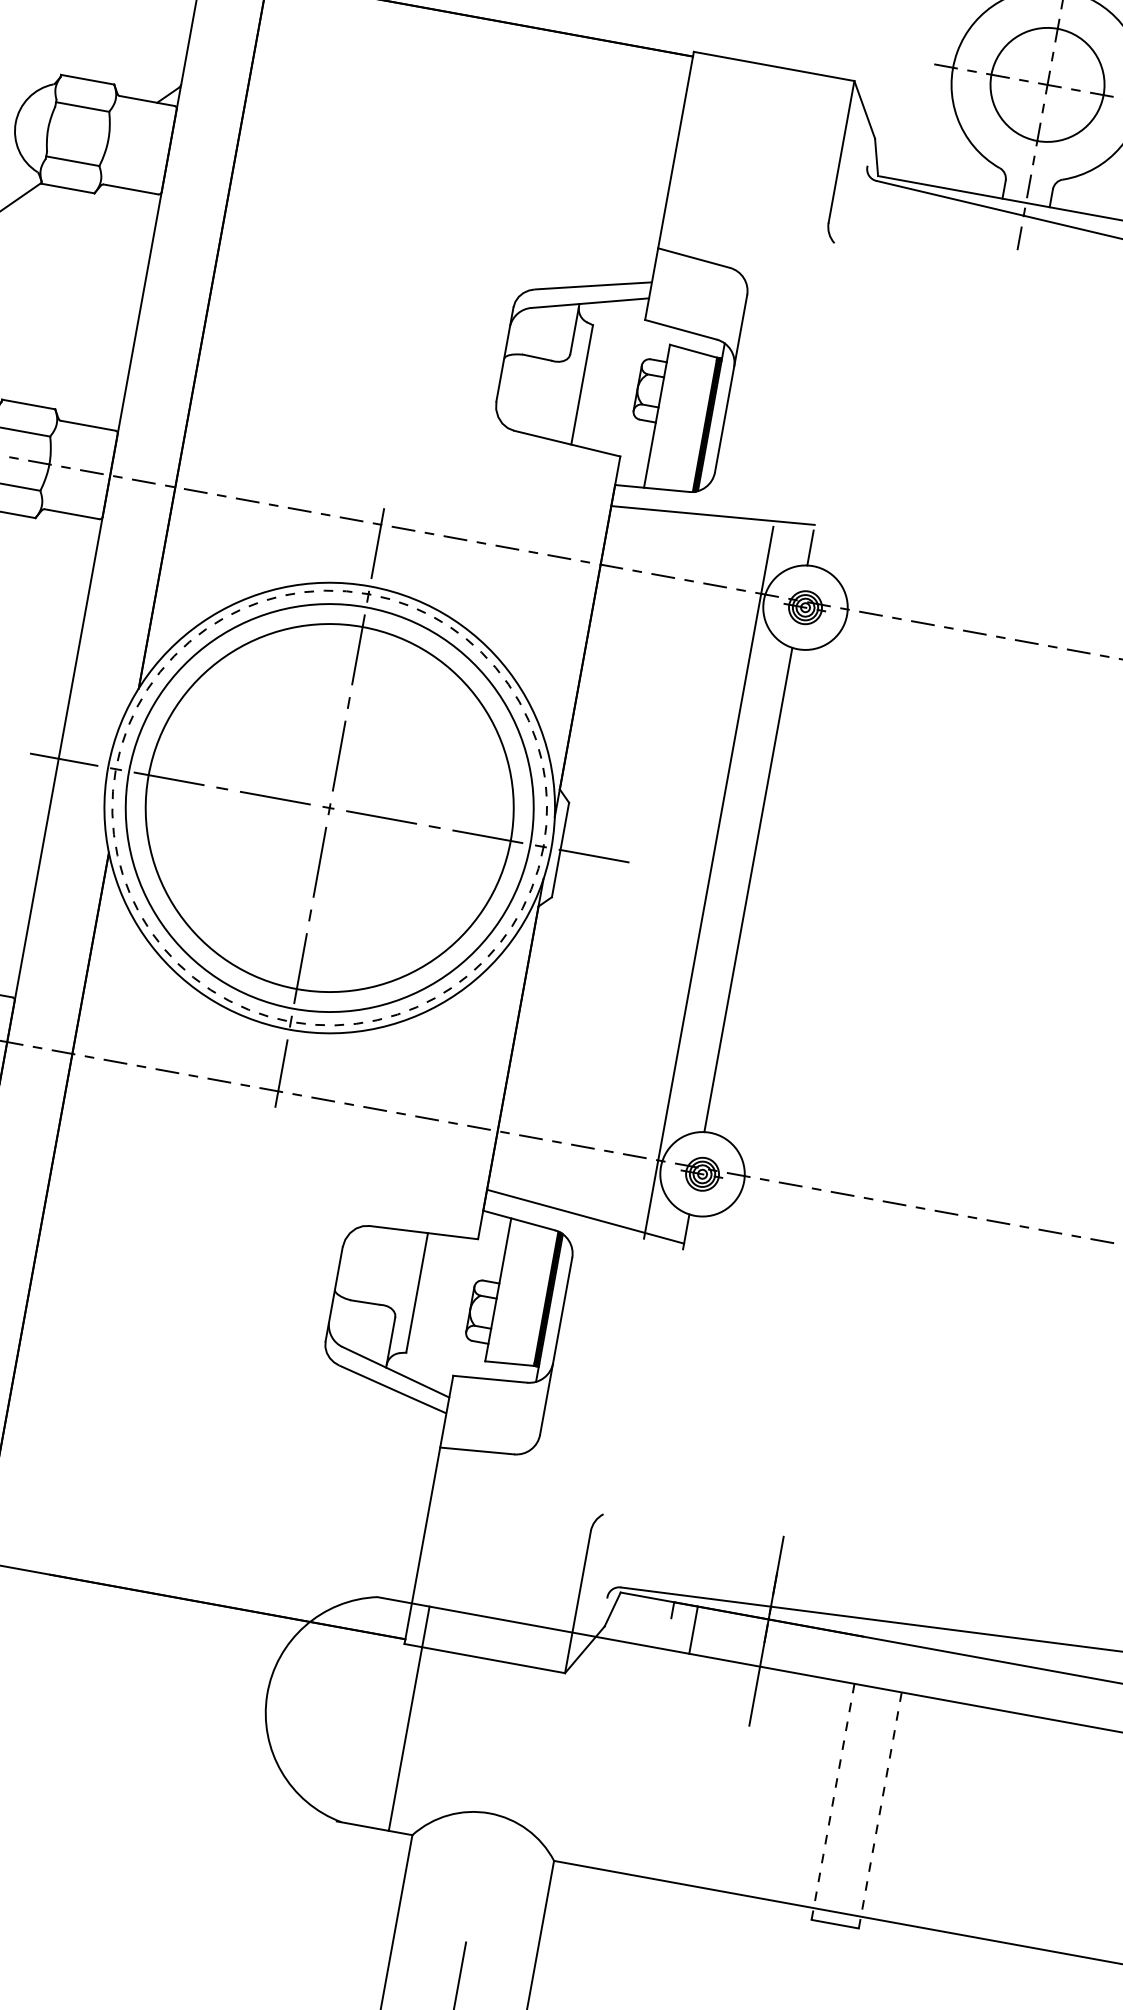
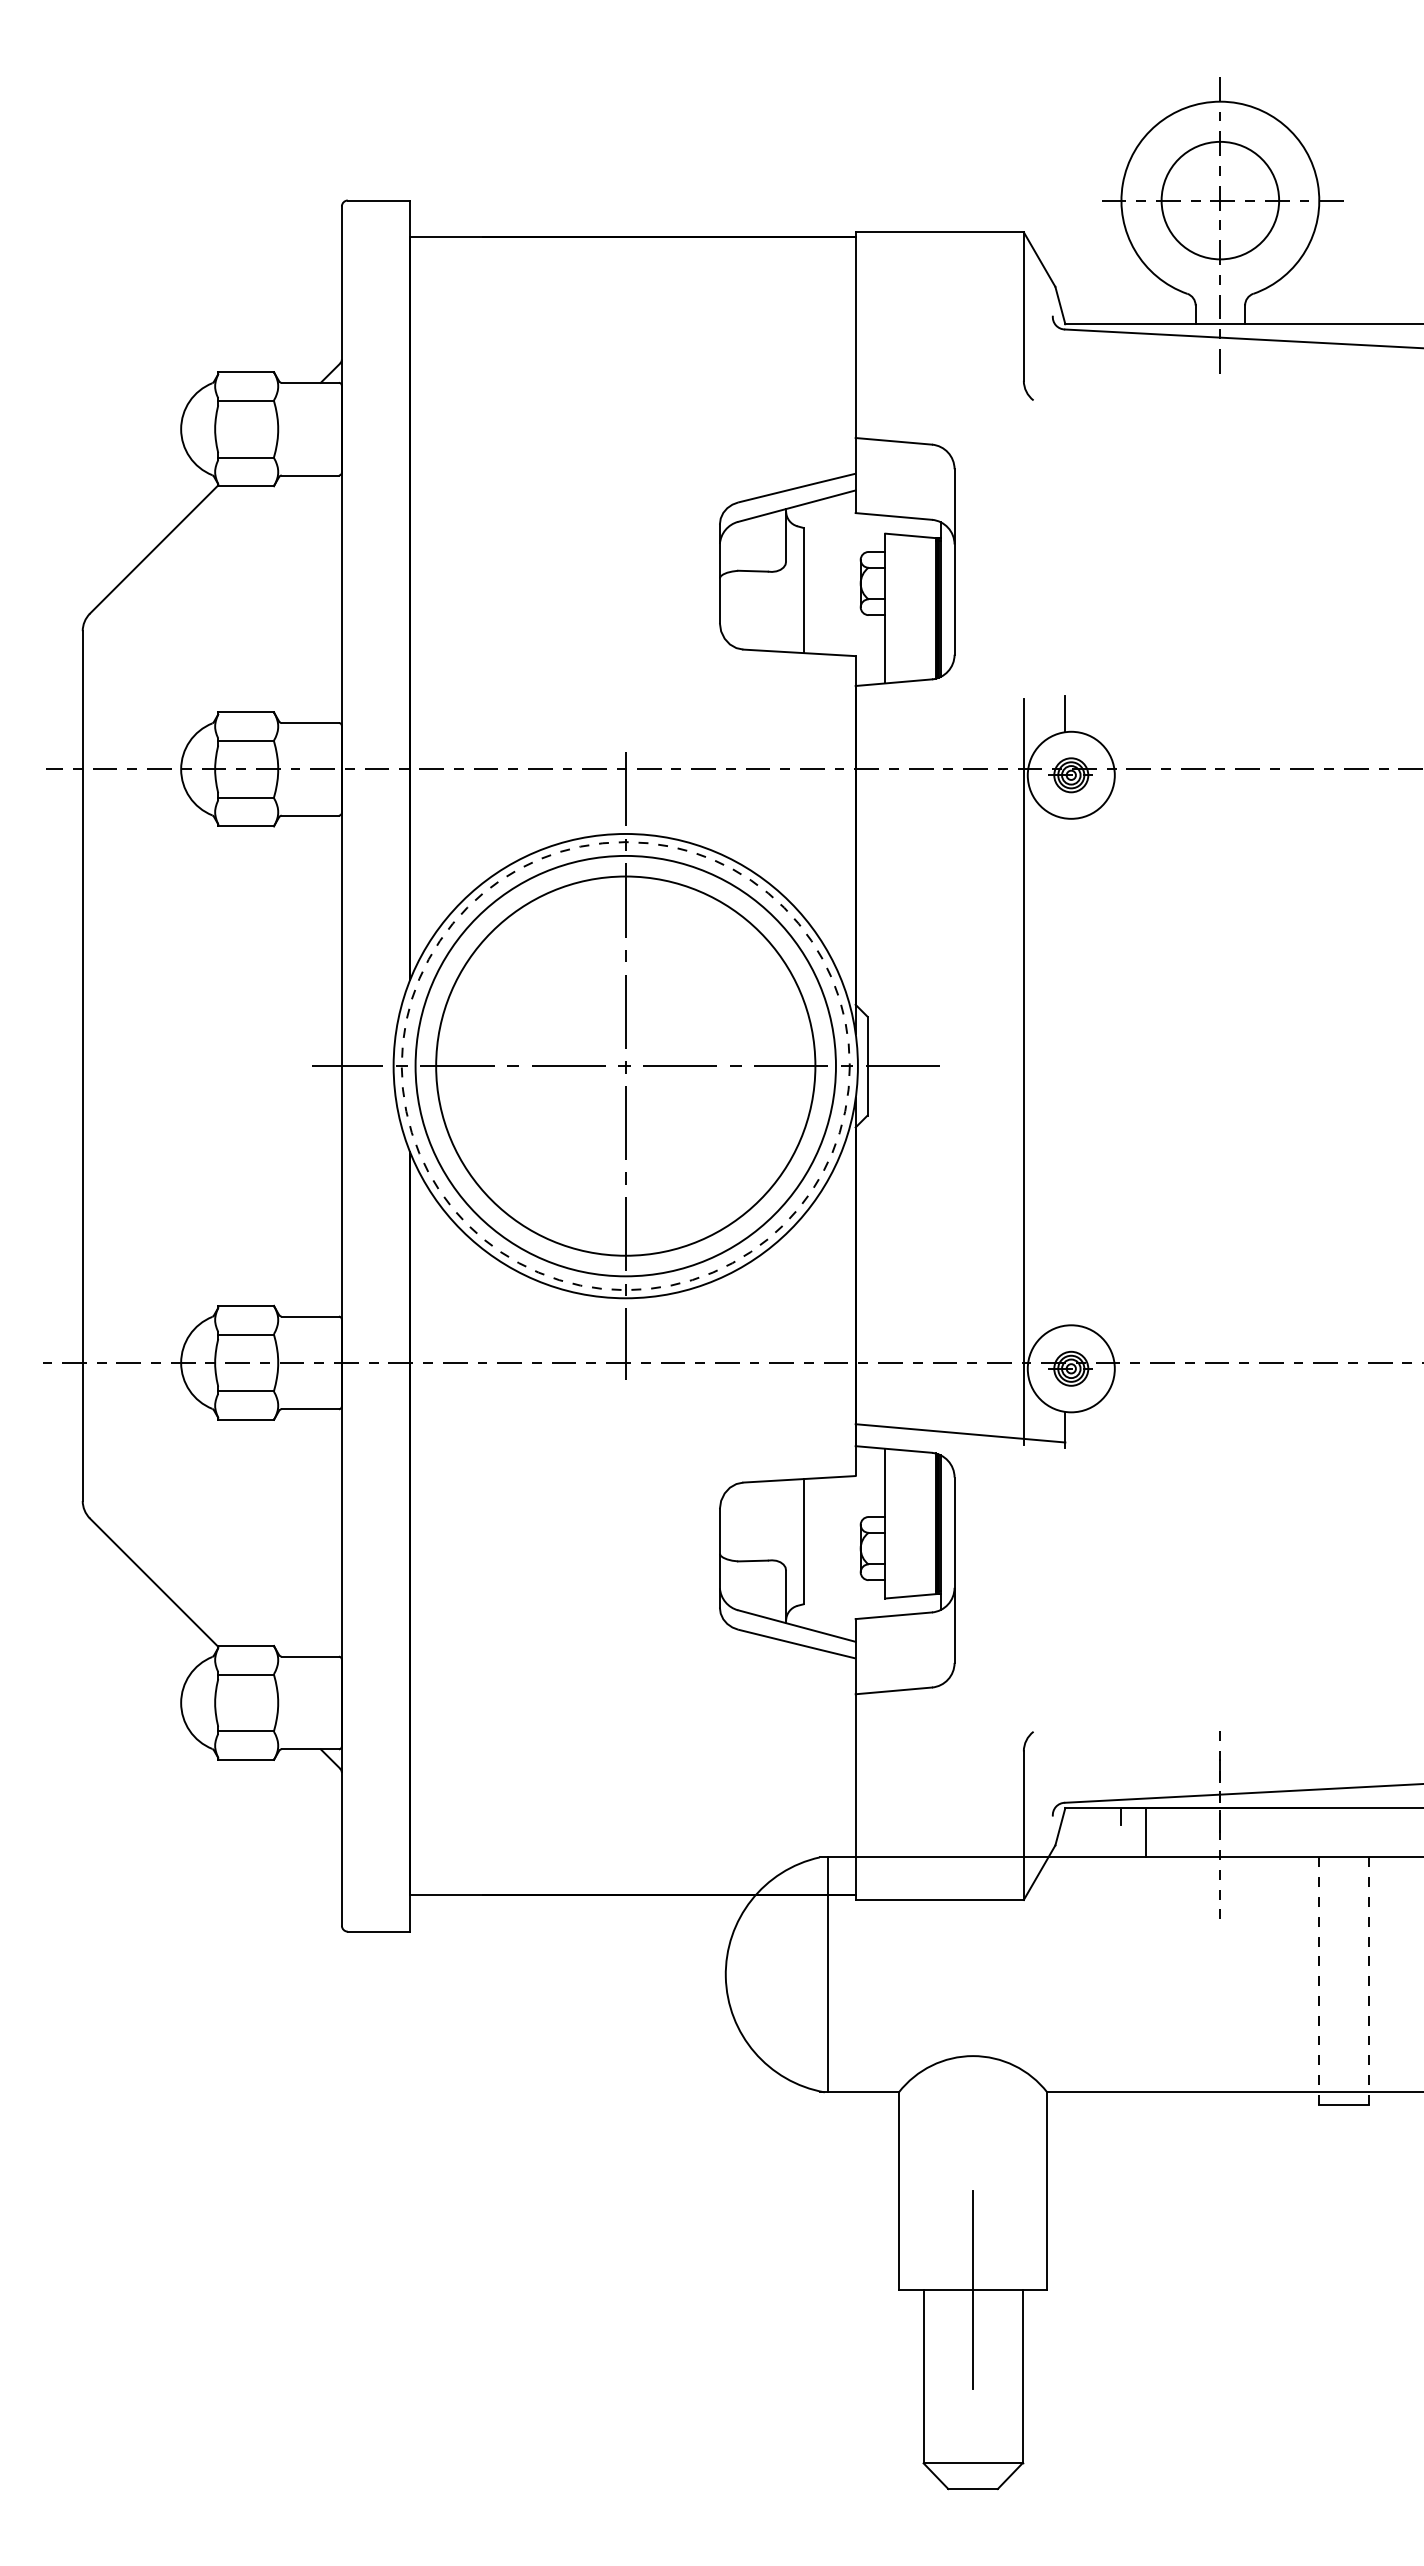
line: (713, 515) -> (960, 698), removed
line: (748, 889) -> (1065, 1071), removed
line: (766, 1631) -> (1220, 1820), solid -> dashed
line: (409, 1718) -> (828, 1974), moved

